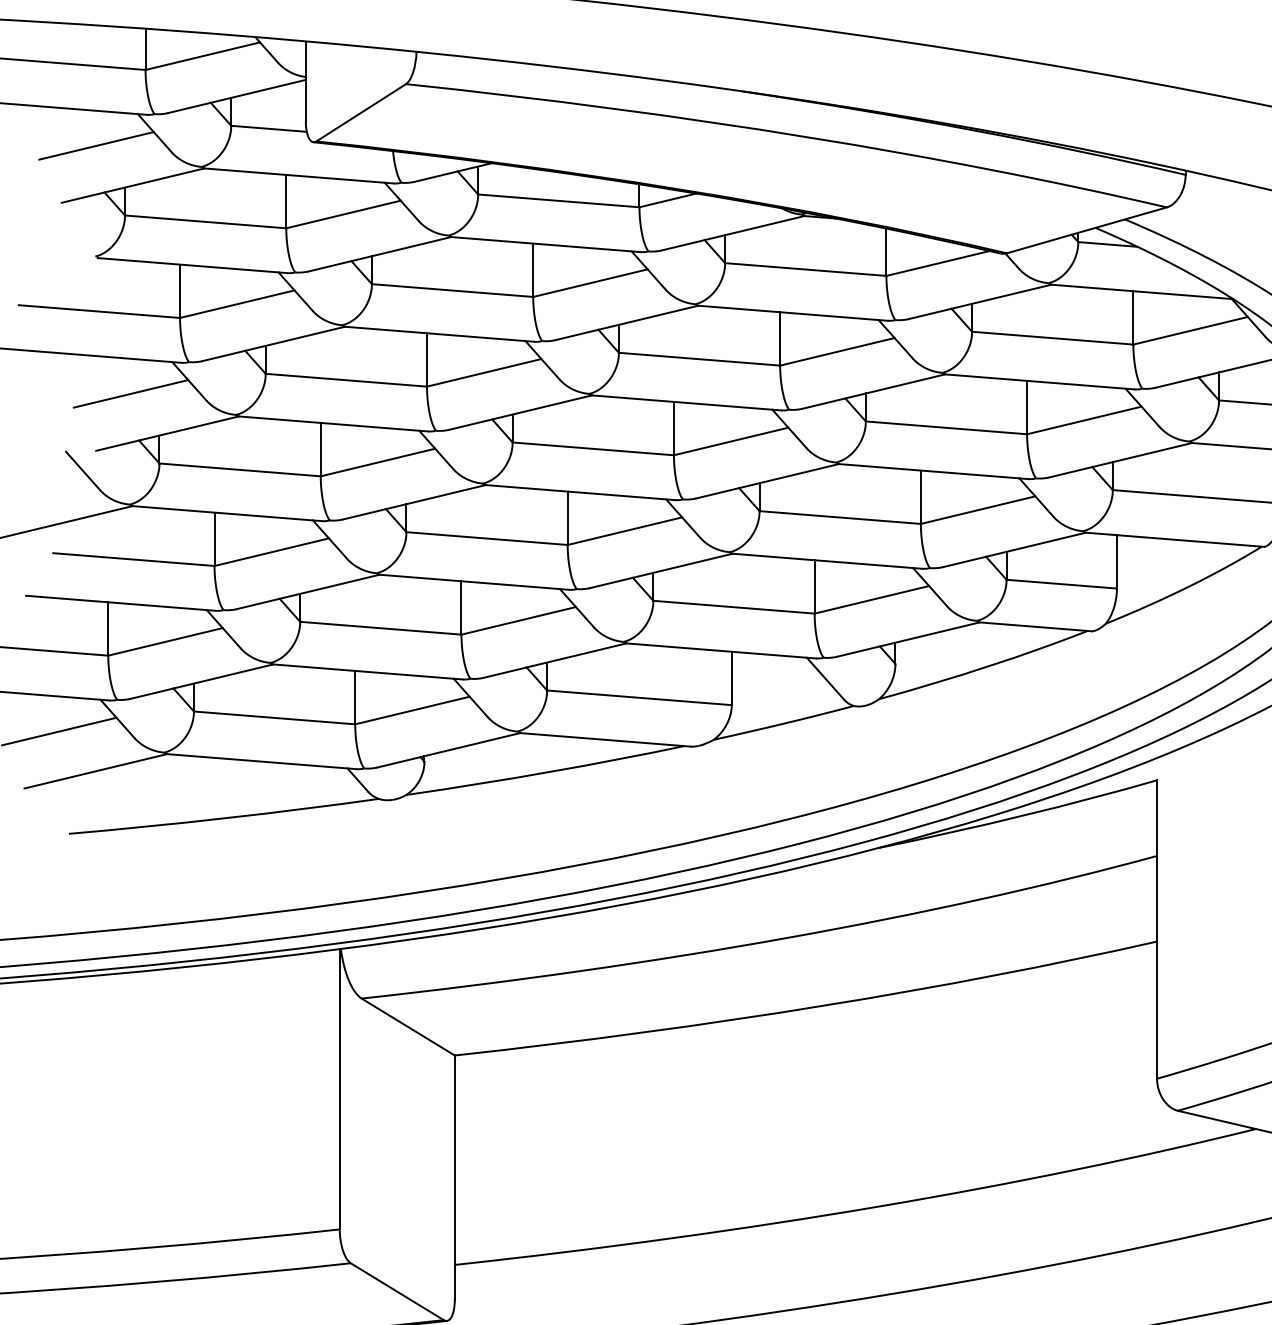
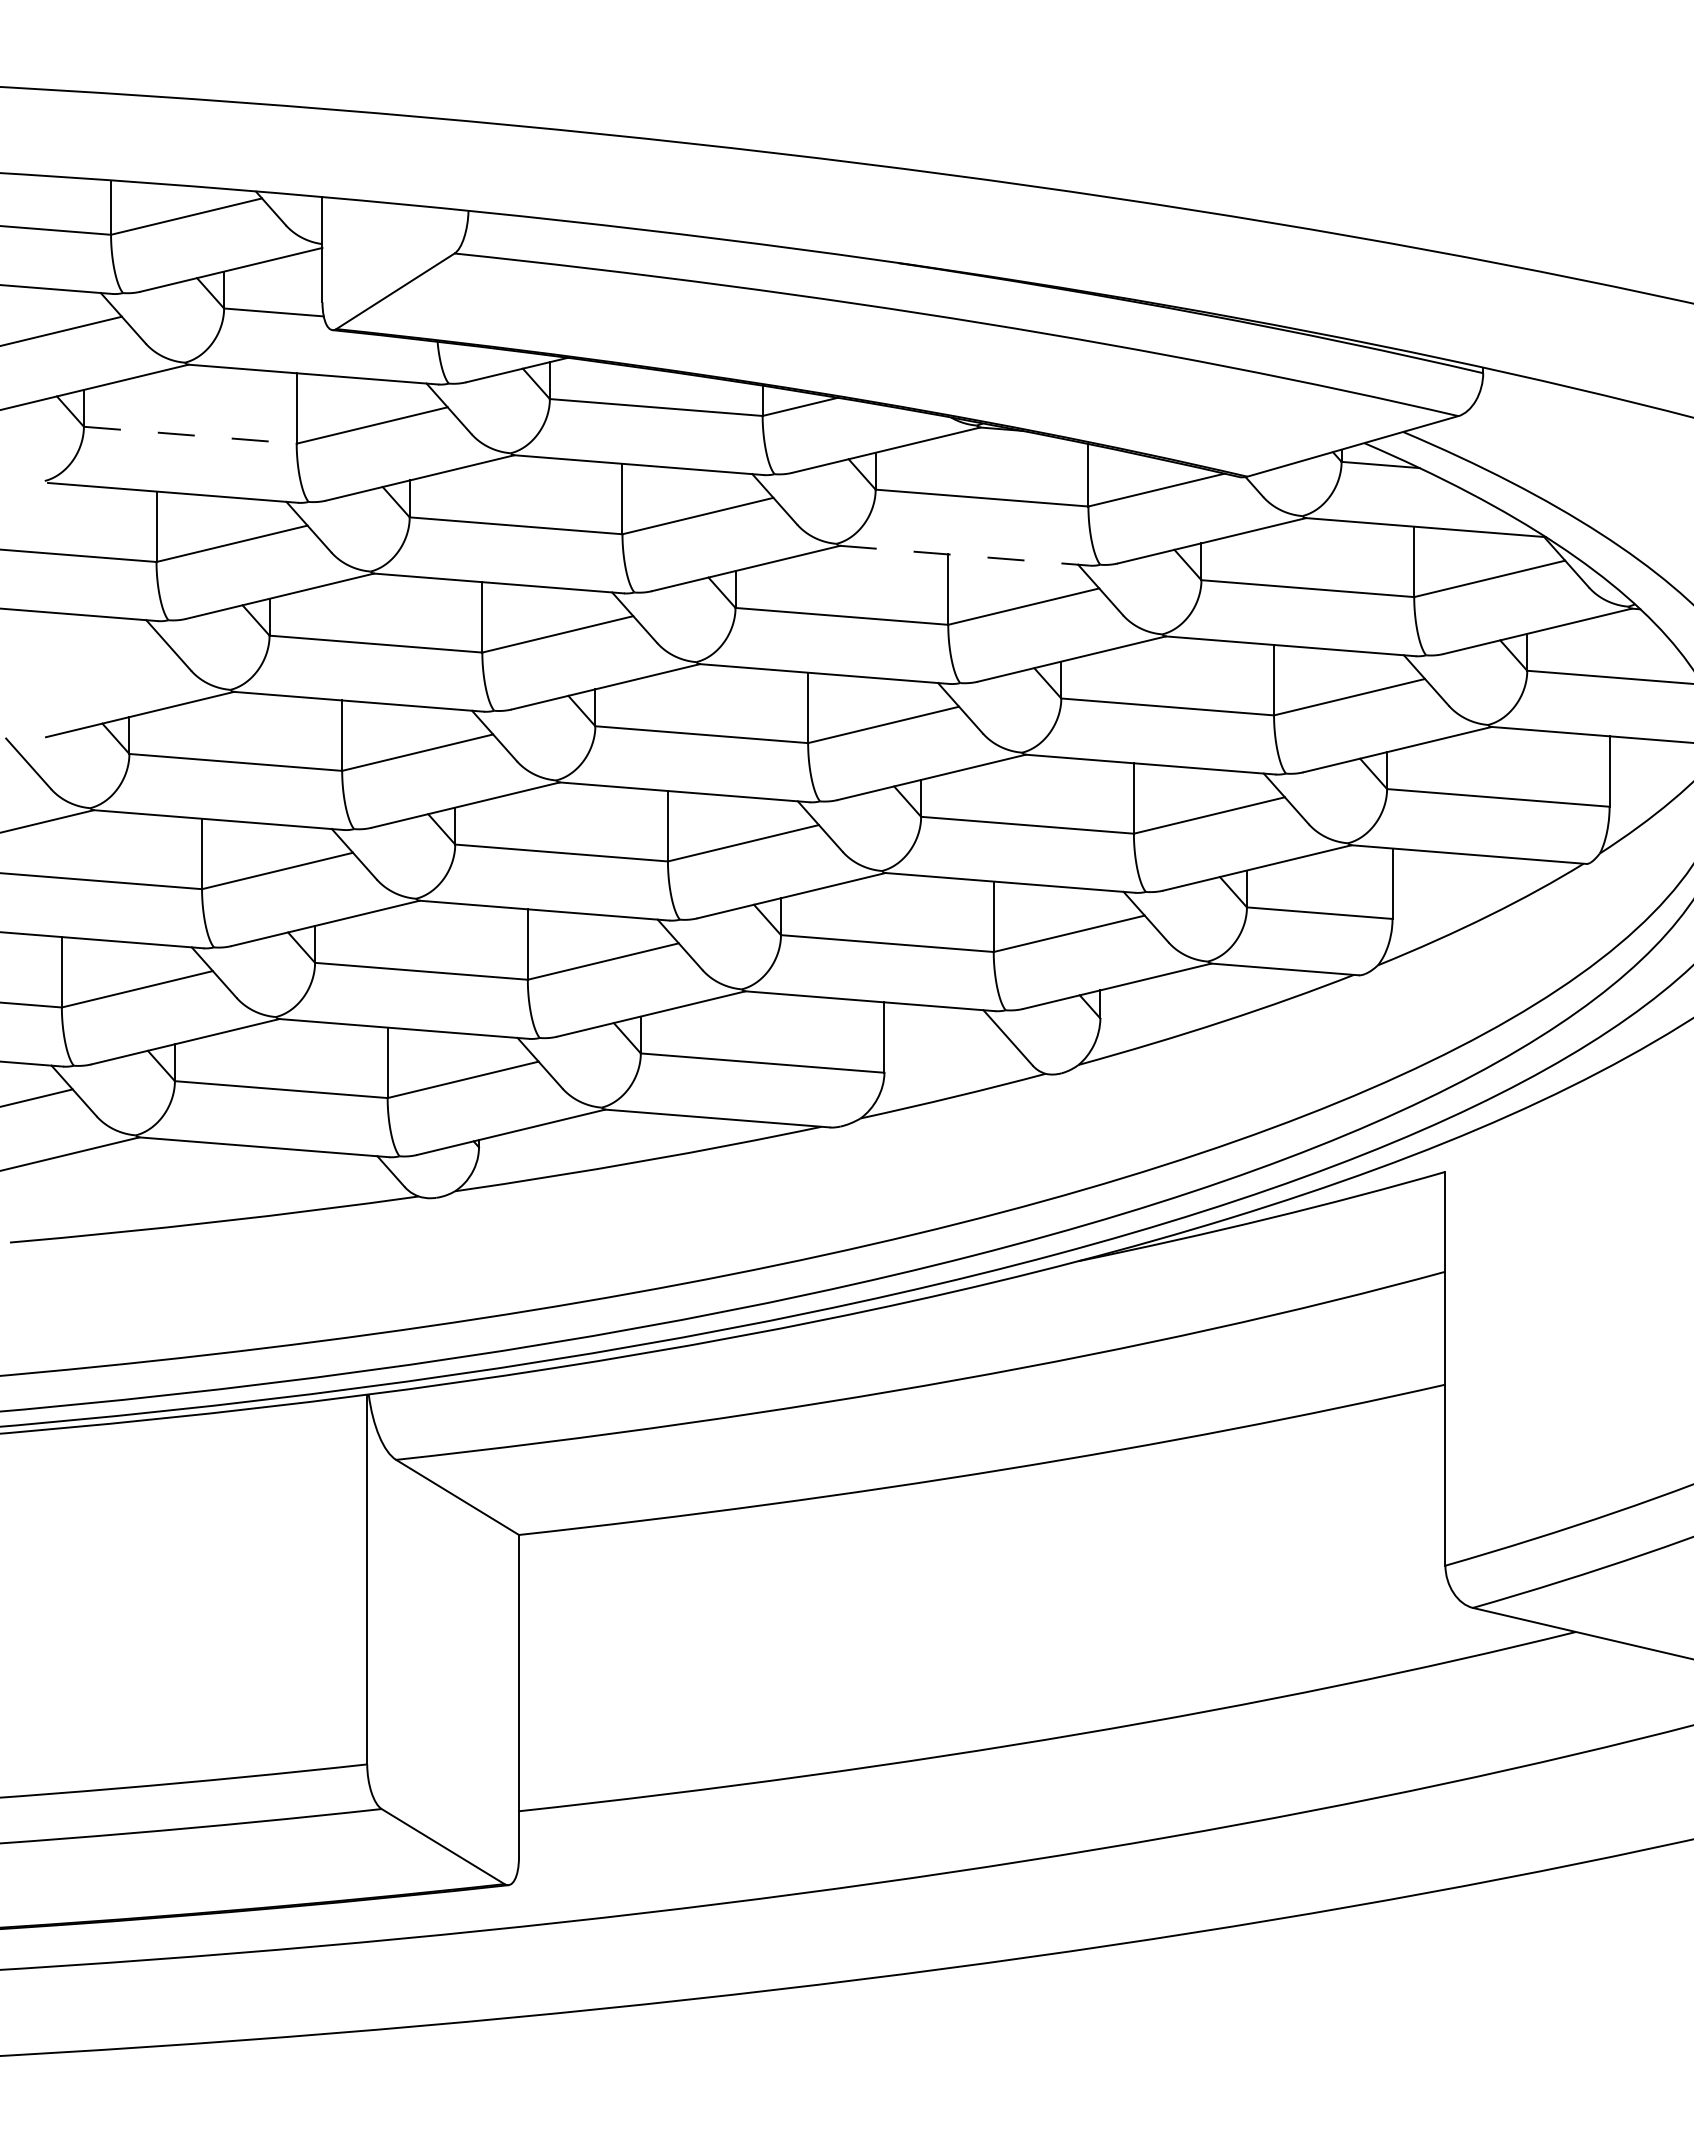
line: (205, 222) -> (190, 435), solid -> dashed
line: (793, 313) -> (965, 555), solid -> dashed
line: (130, 393) -> (91, 661), removed

